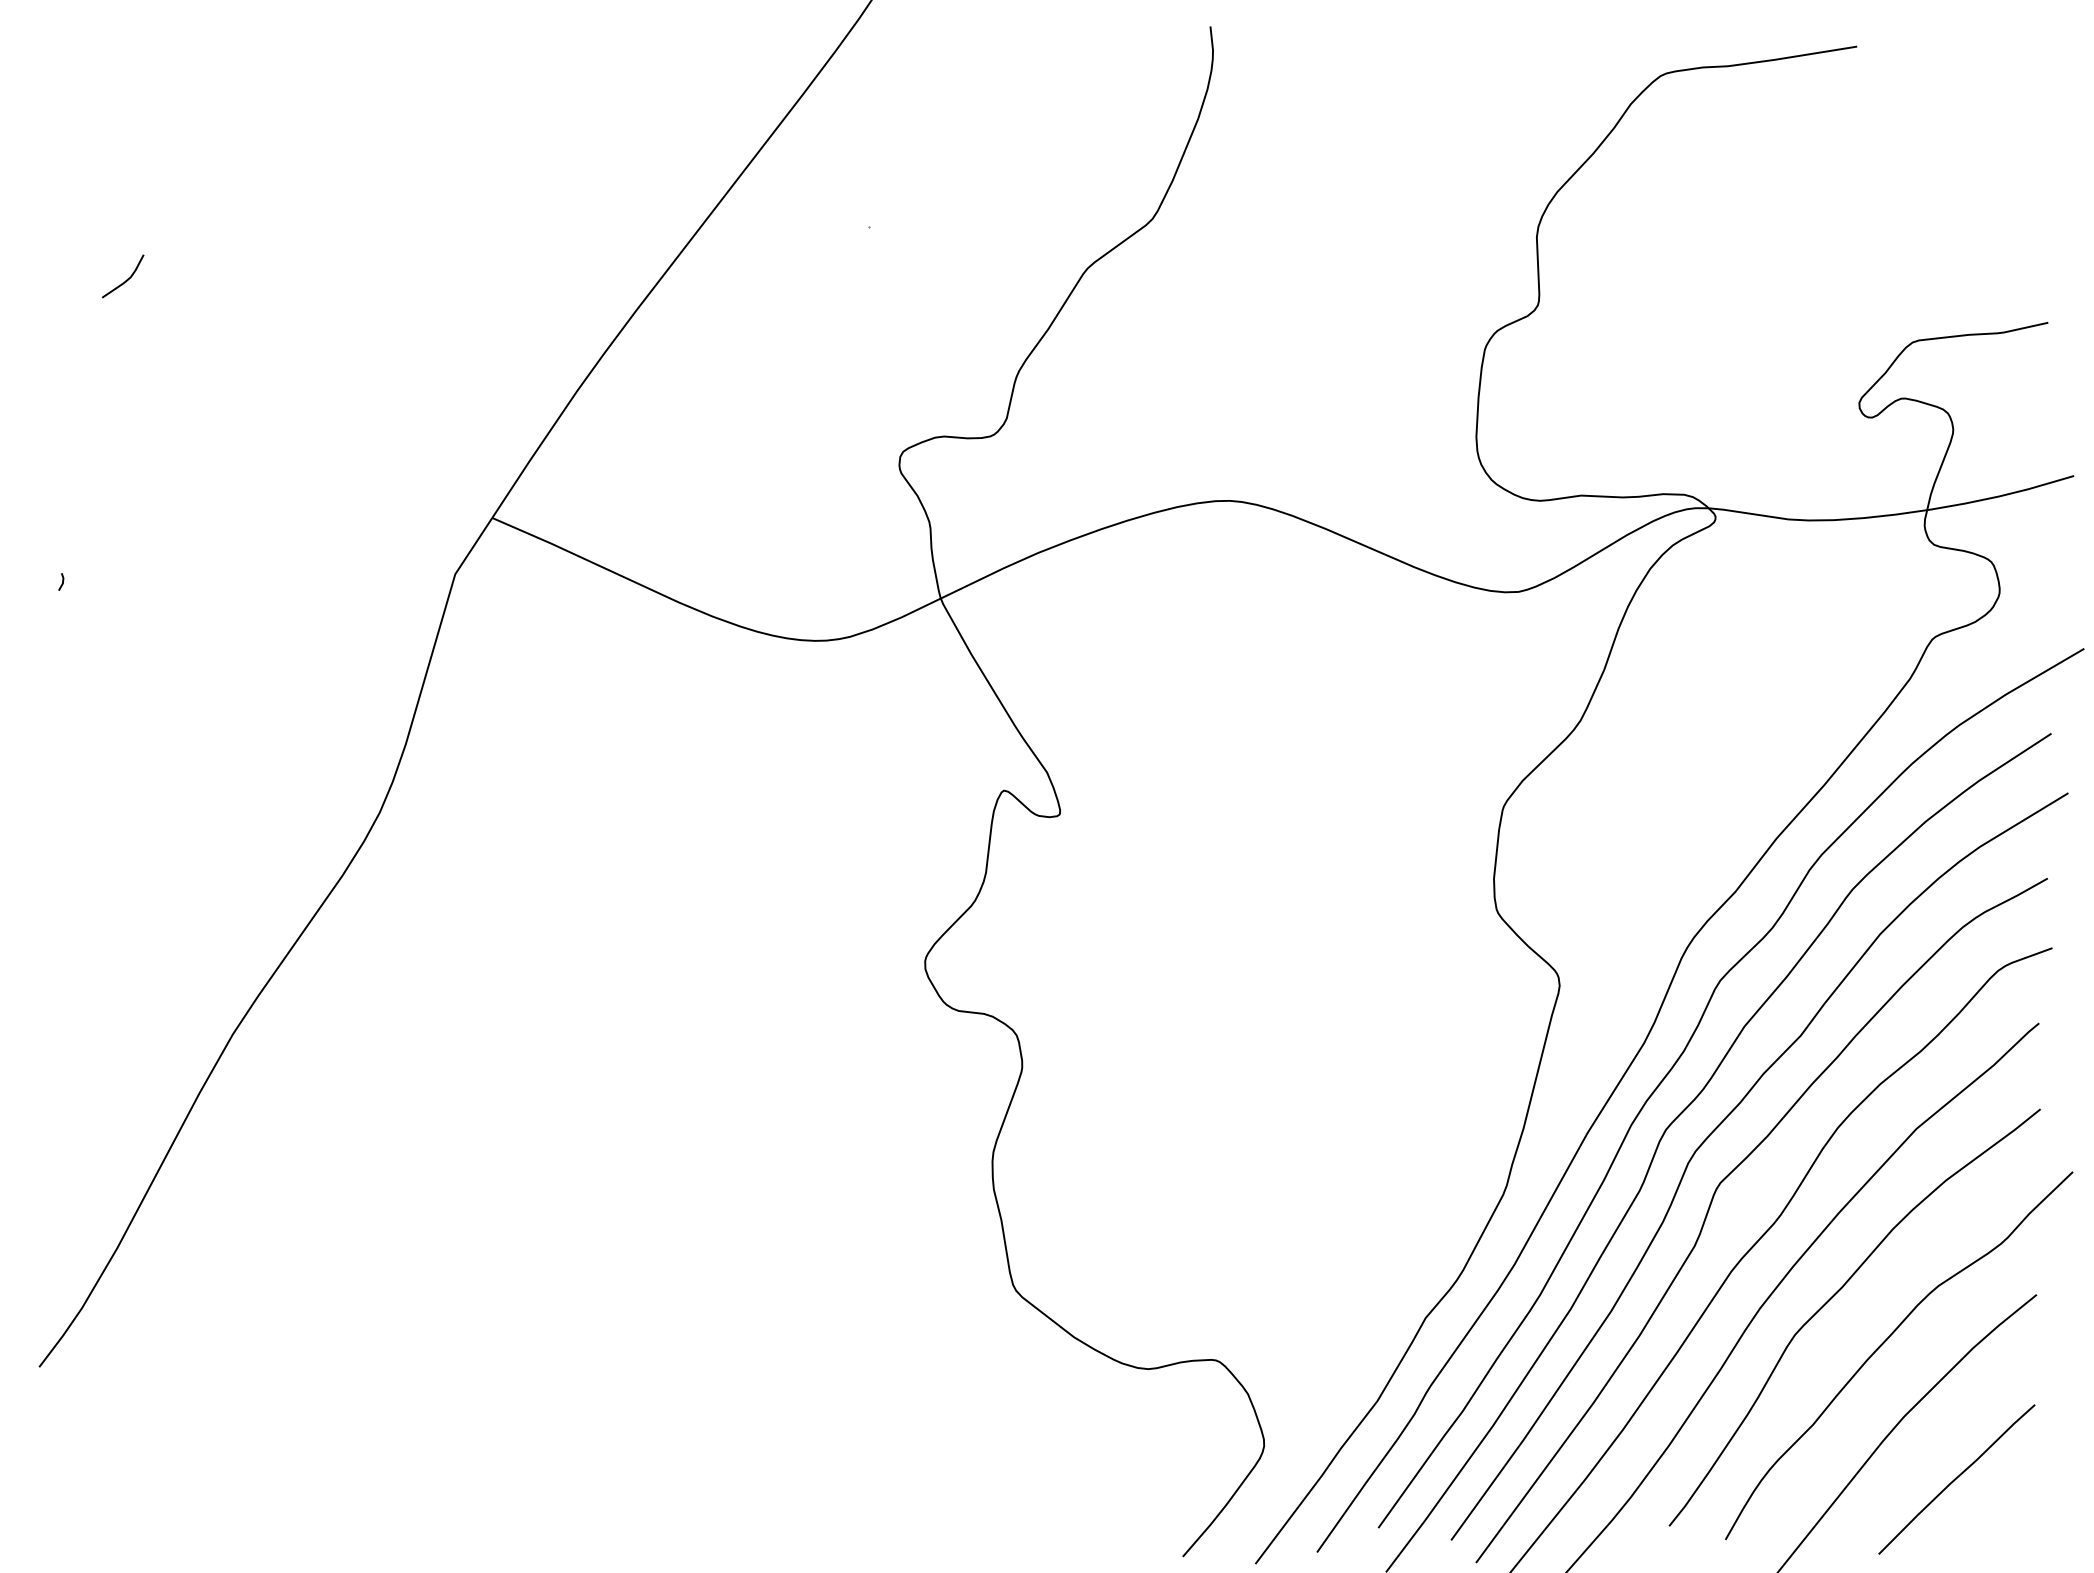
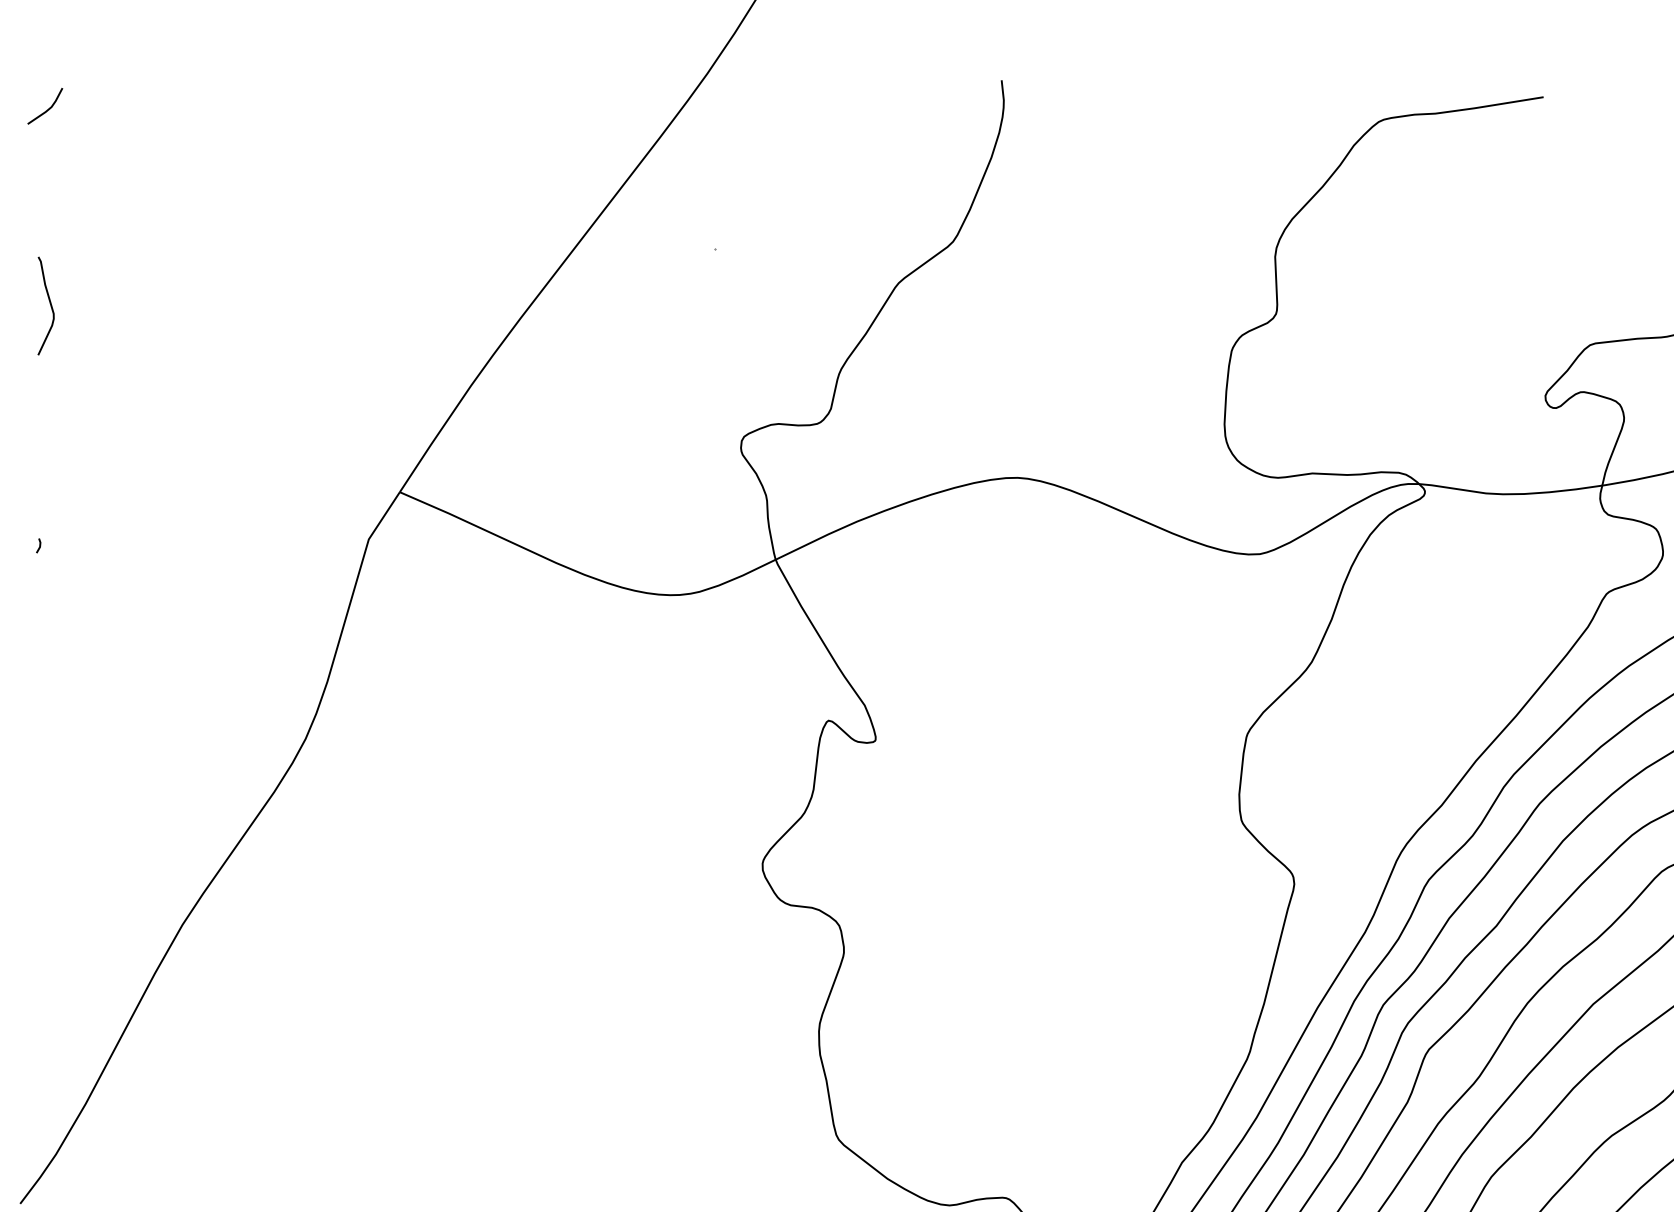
line: (126, 279) -> (48, 108), moved
curve: (74, 293) -> (49, 304), added

